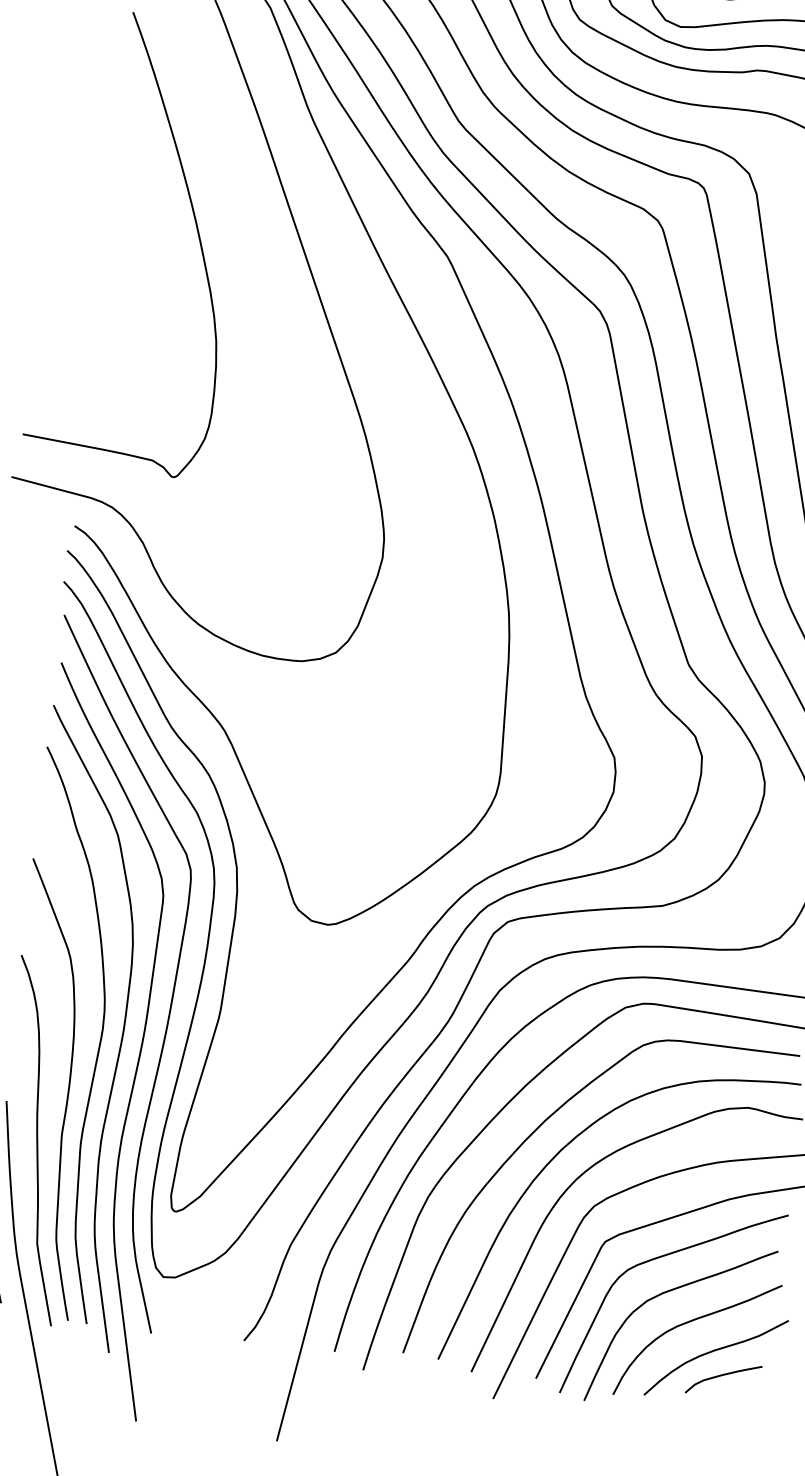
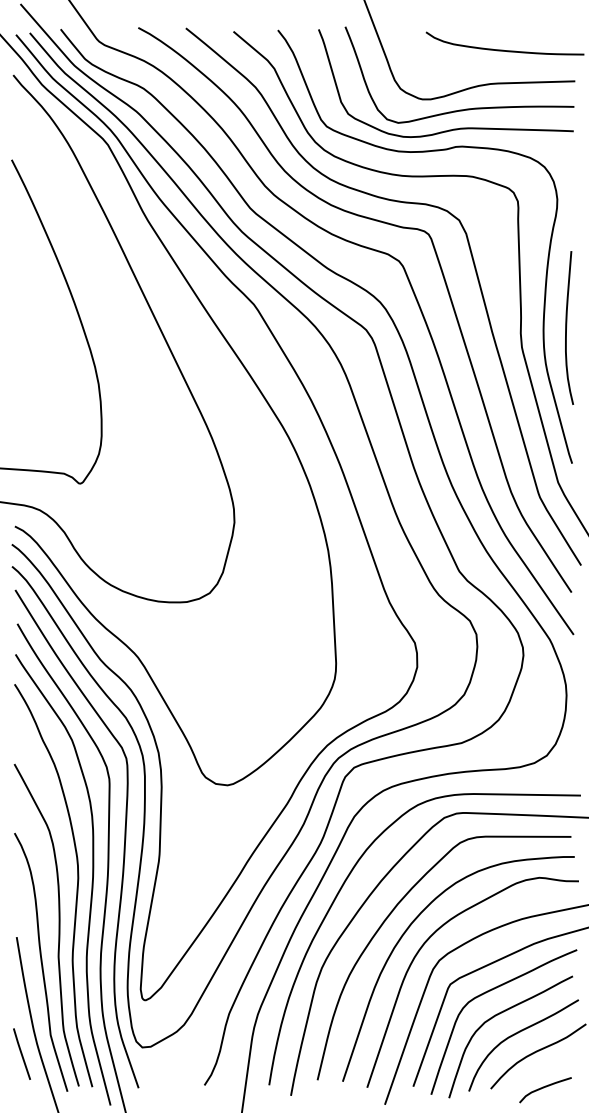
curve: (721, 1376) -> (543, 1088), moved

